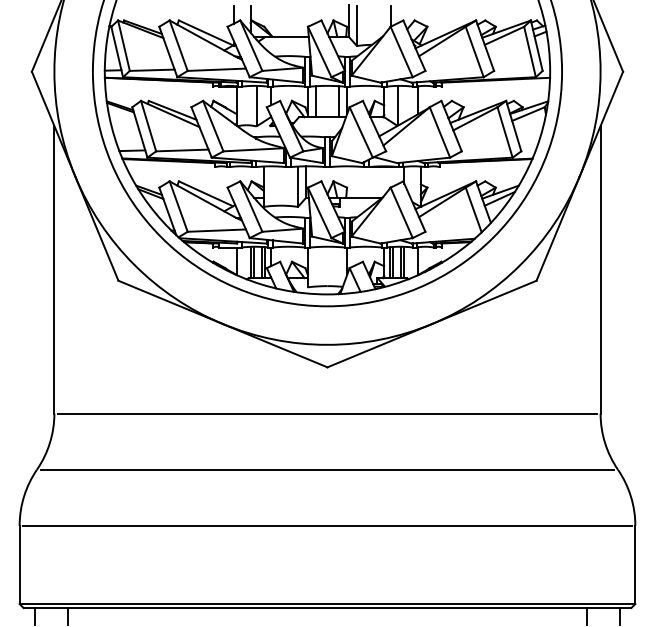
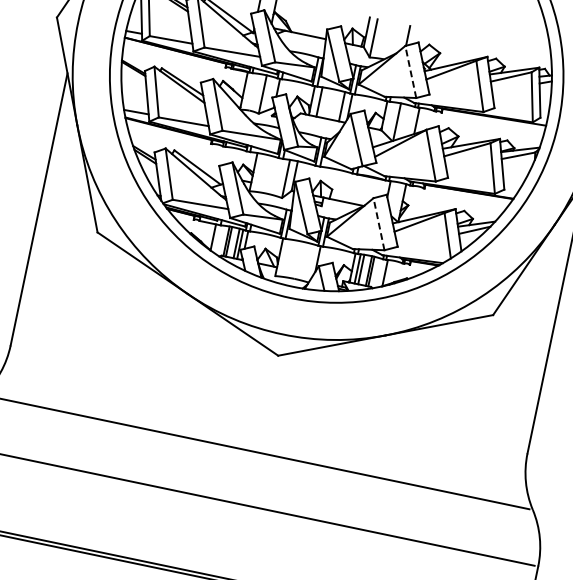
line: (401, 52) -> (410, 72), solid -> dashed
line: (401, 212) -> (378, 223), solid -> dashed
line: (327, 413) -> (269, 399), removed

